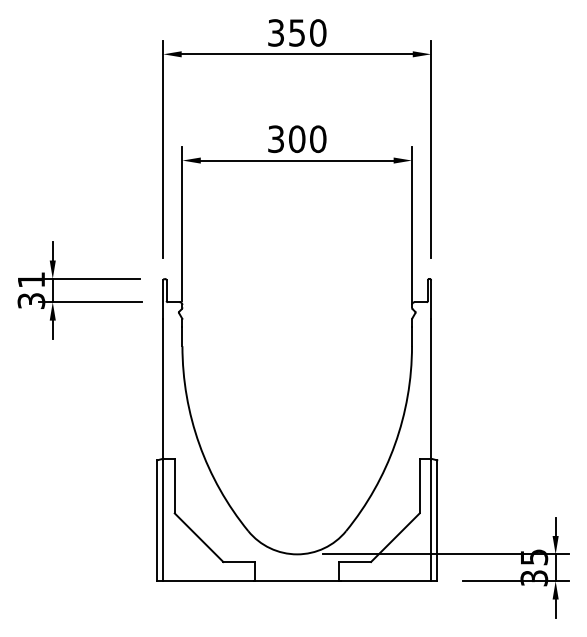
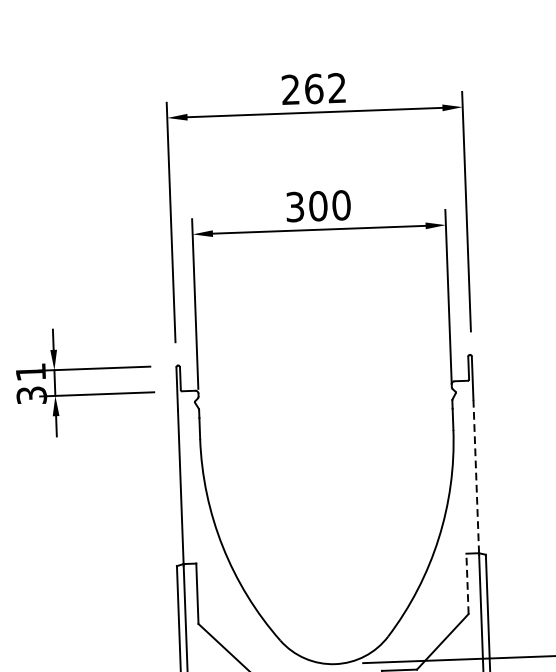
text: (297, 32) -> (314, 88), 350 -> 262
line: (431, 389) -> (476, 476), solid -> dashed
line: (419, 485) -> (467, 583), solid -> dashed

